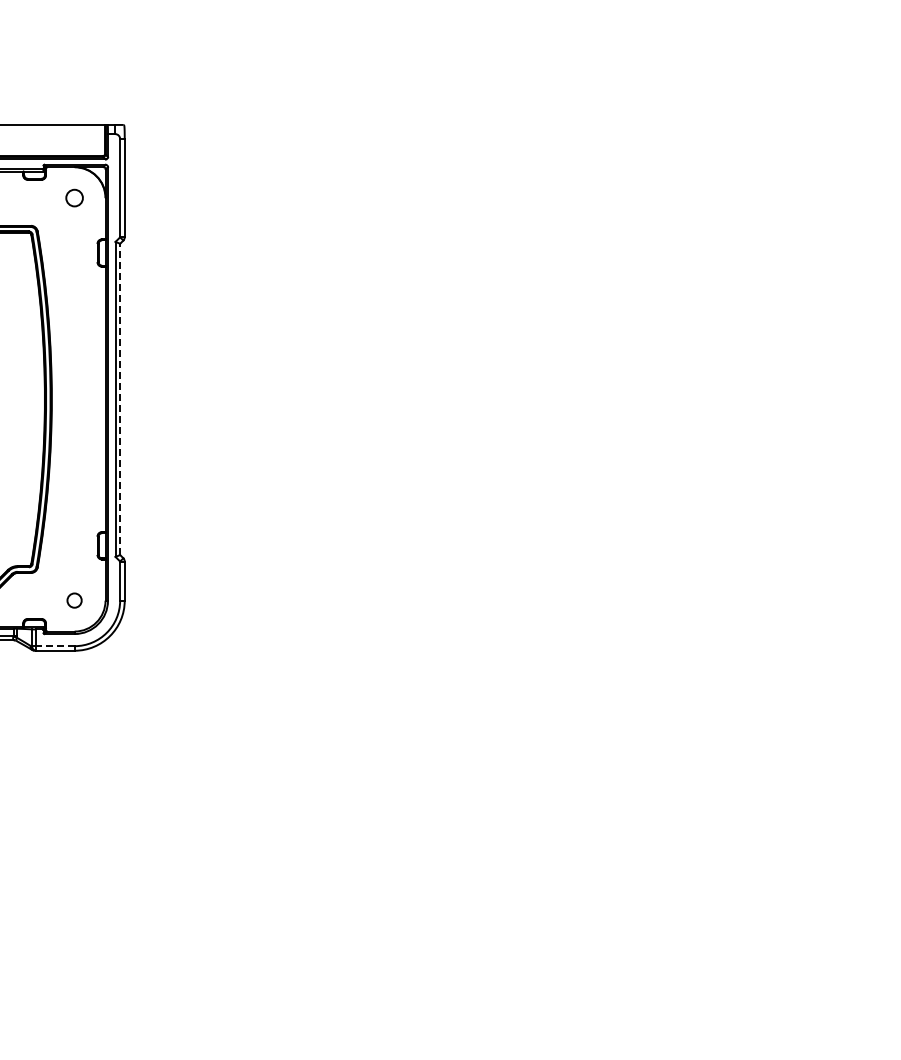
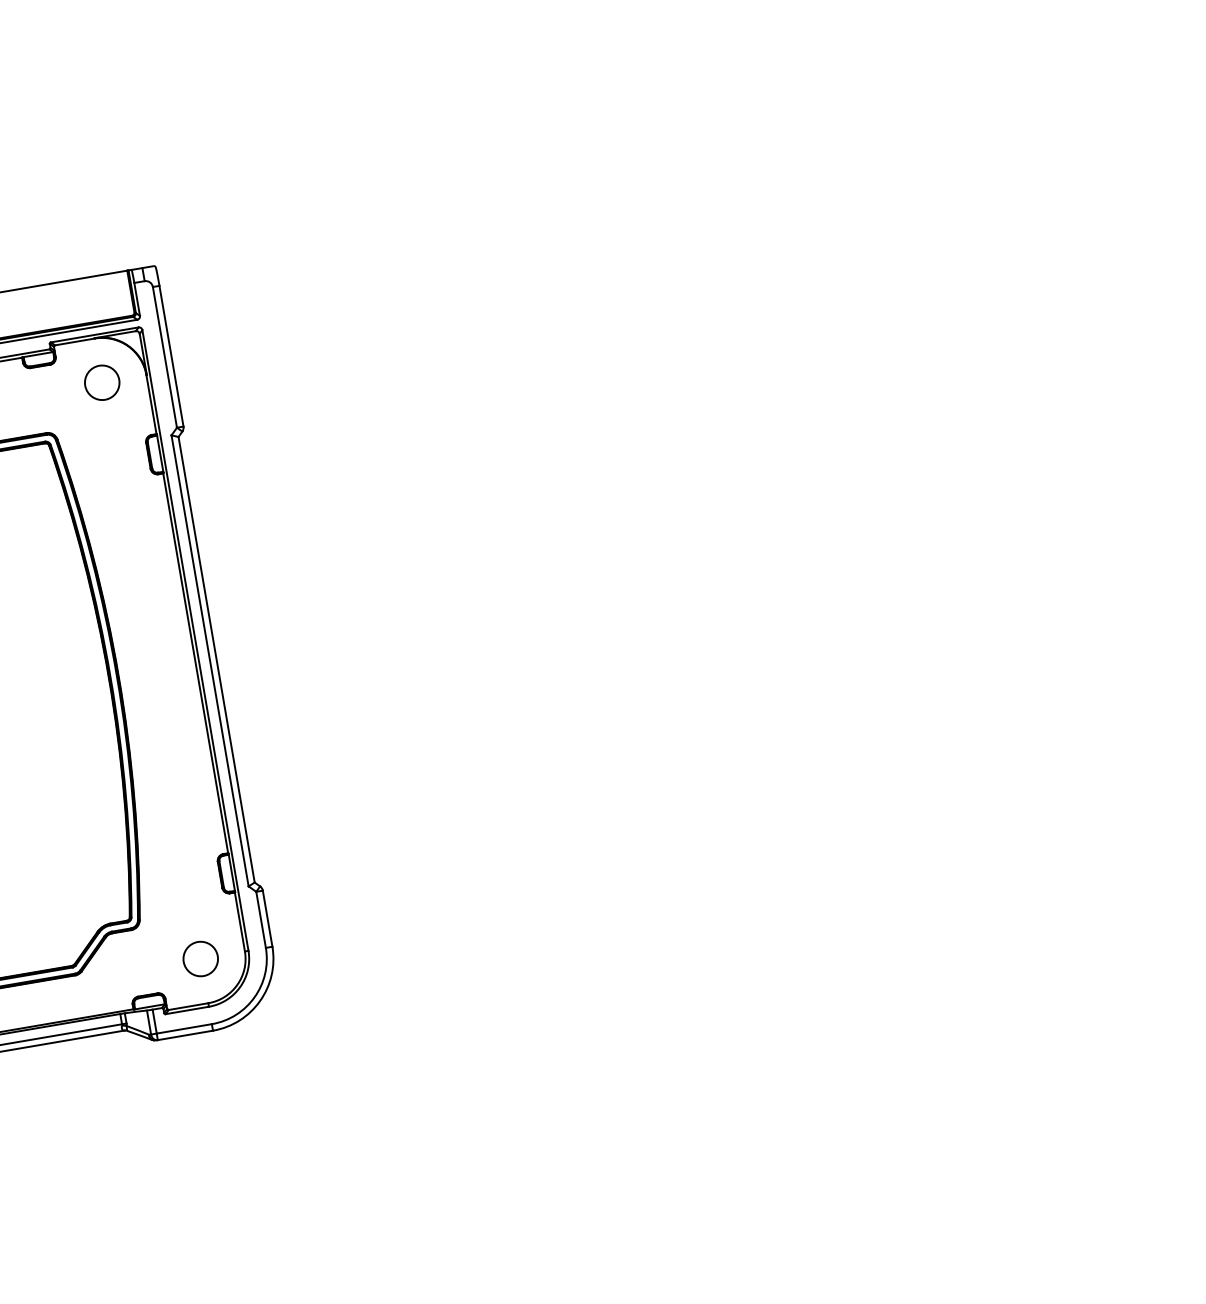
circle: (74, 197) -> (101, 381), size x1.43
line: (120, 399) -> (217, 659), dashed -> solid
circle: (74, 600) -> (200, 958), size x1.67
line: (54, 646) -> (183, 1029), dashed -> solid

